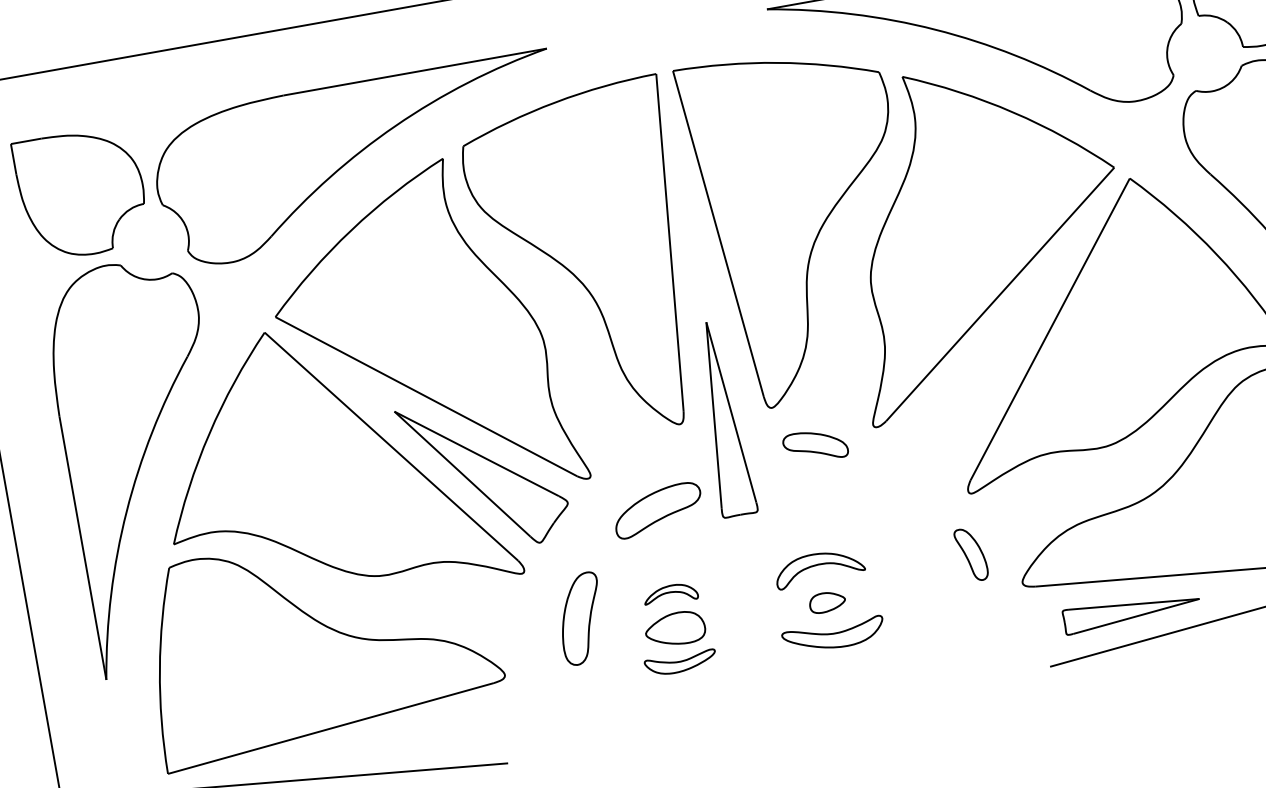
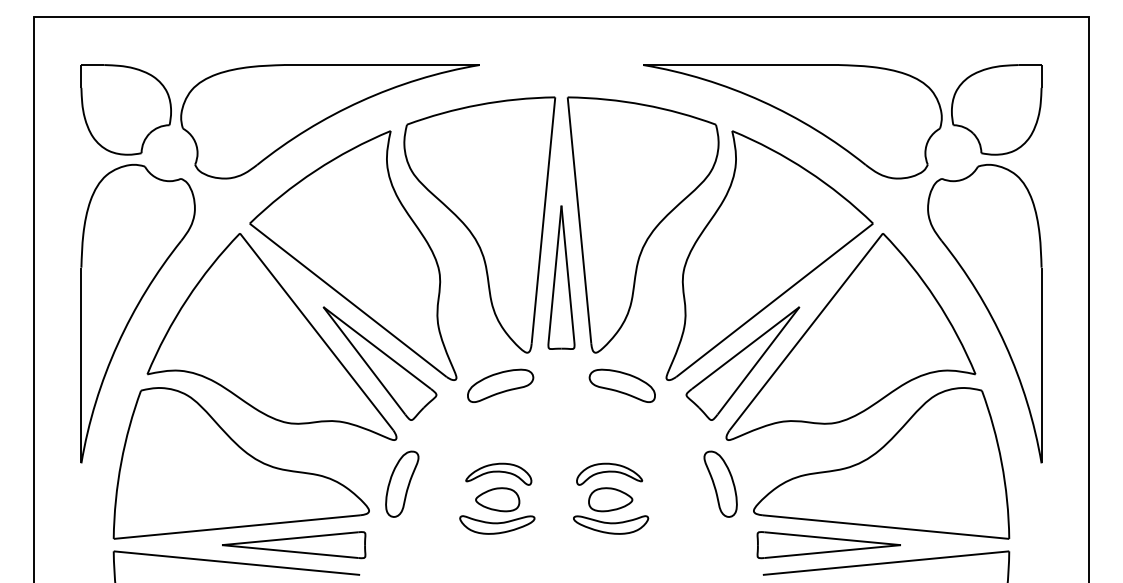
part: (971, 387) -> (742, 363), added
part: (723, 418) -> (561, 277), moved
part: (814, 445) -> (621, 385), size x1.43
part: (657, 509) -> (500, 385), moved
part: (971, 553) -> (720, 483), size x1.67
part: (670, 593) -> (498, 473), size x1.67
part: (826, 601) -> (610, 499), size x1.67
part: (1131, 611) -> (828, 545), size x1.43
part: (581, 617) -> (402, 483), moved
part: (680, 662) -> (497, 524), size x1.43
part: (412, 739) -> (294, 545), added

